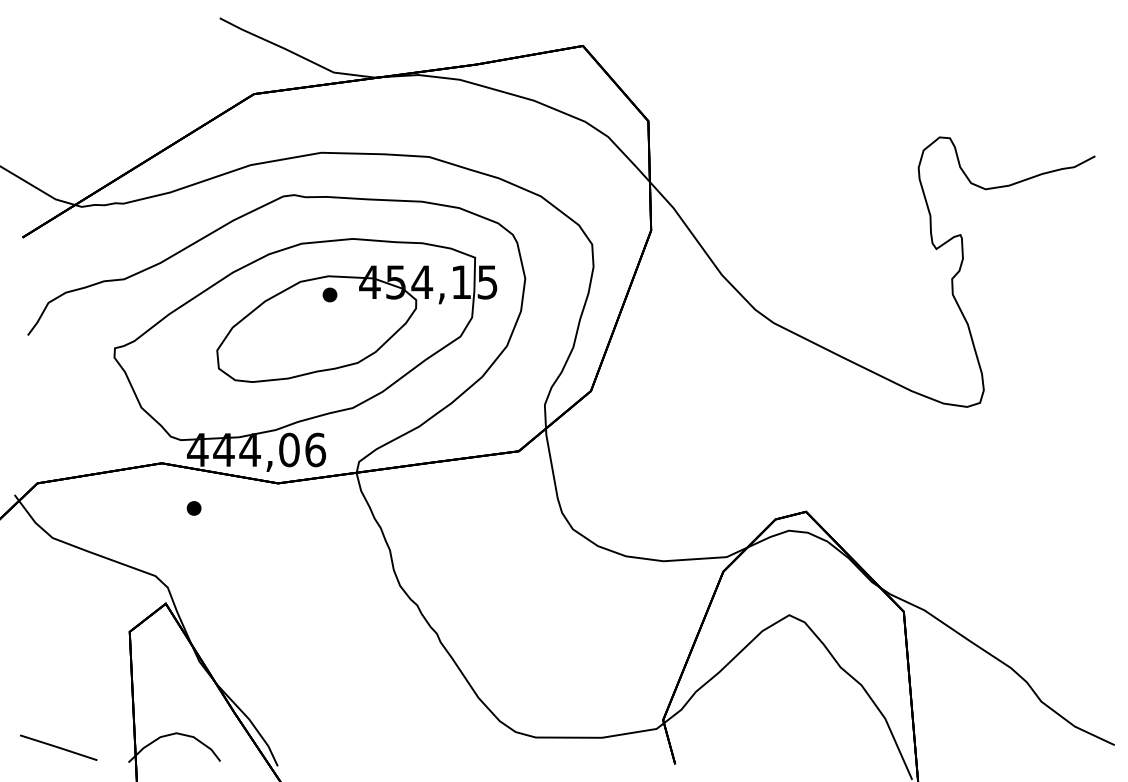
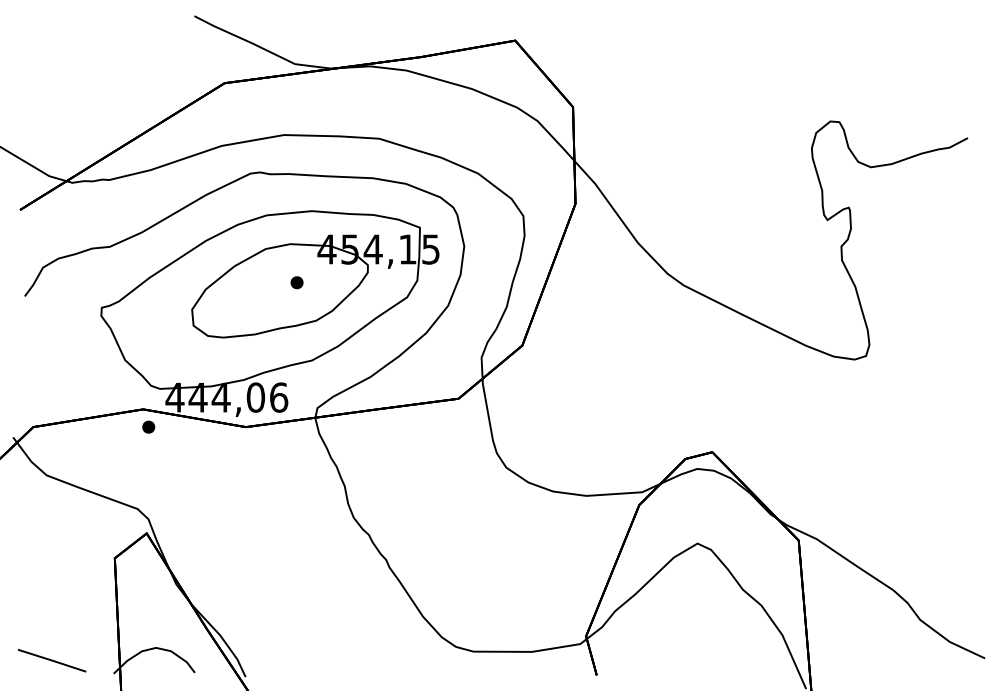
part: (329, 294) -> (296, 282), moved
part: (193, 508) -> (148, 427), moved

